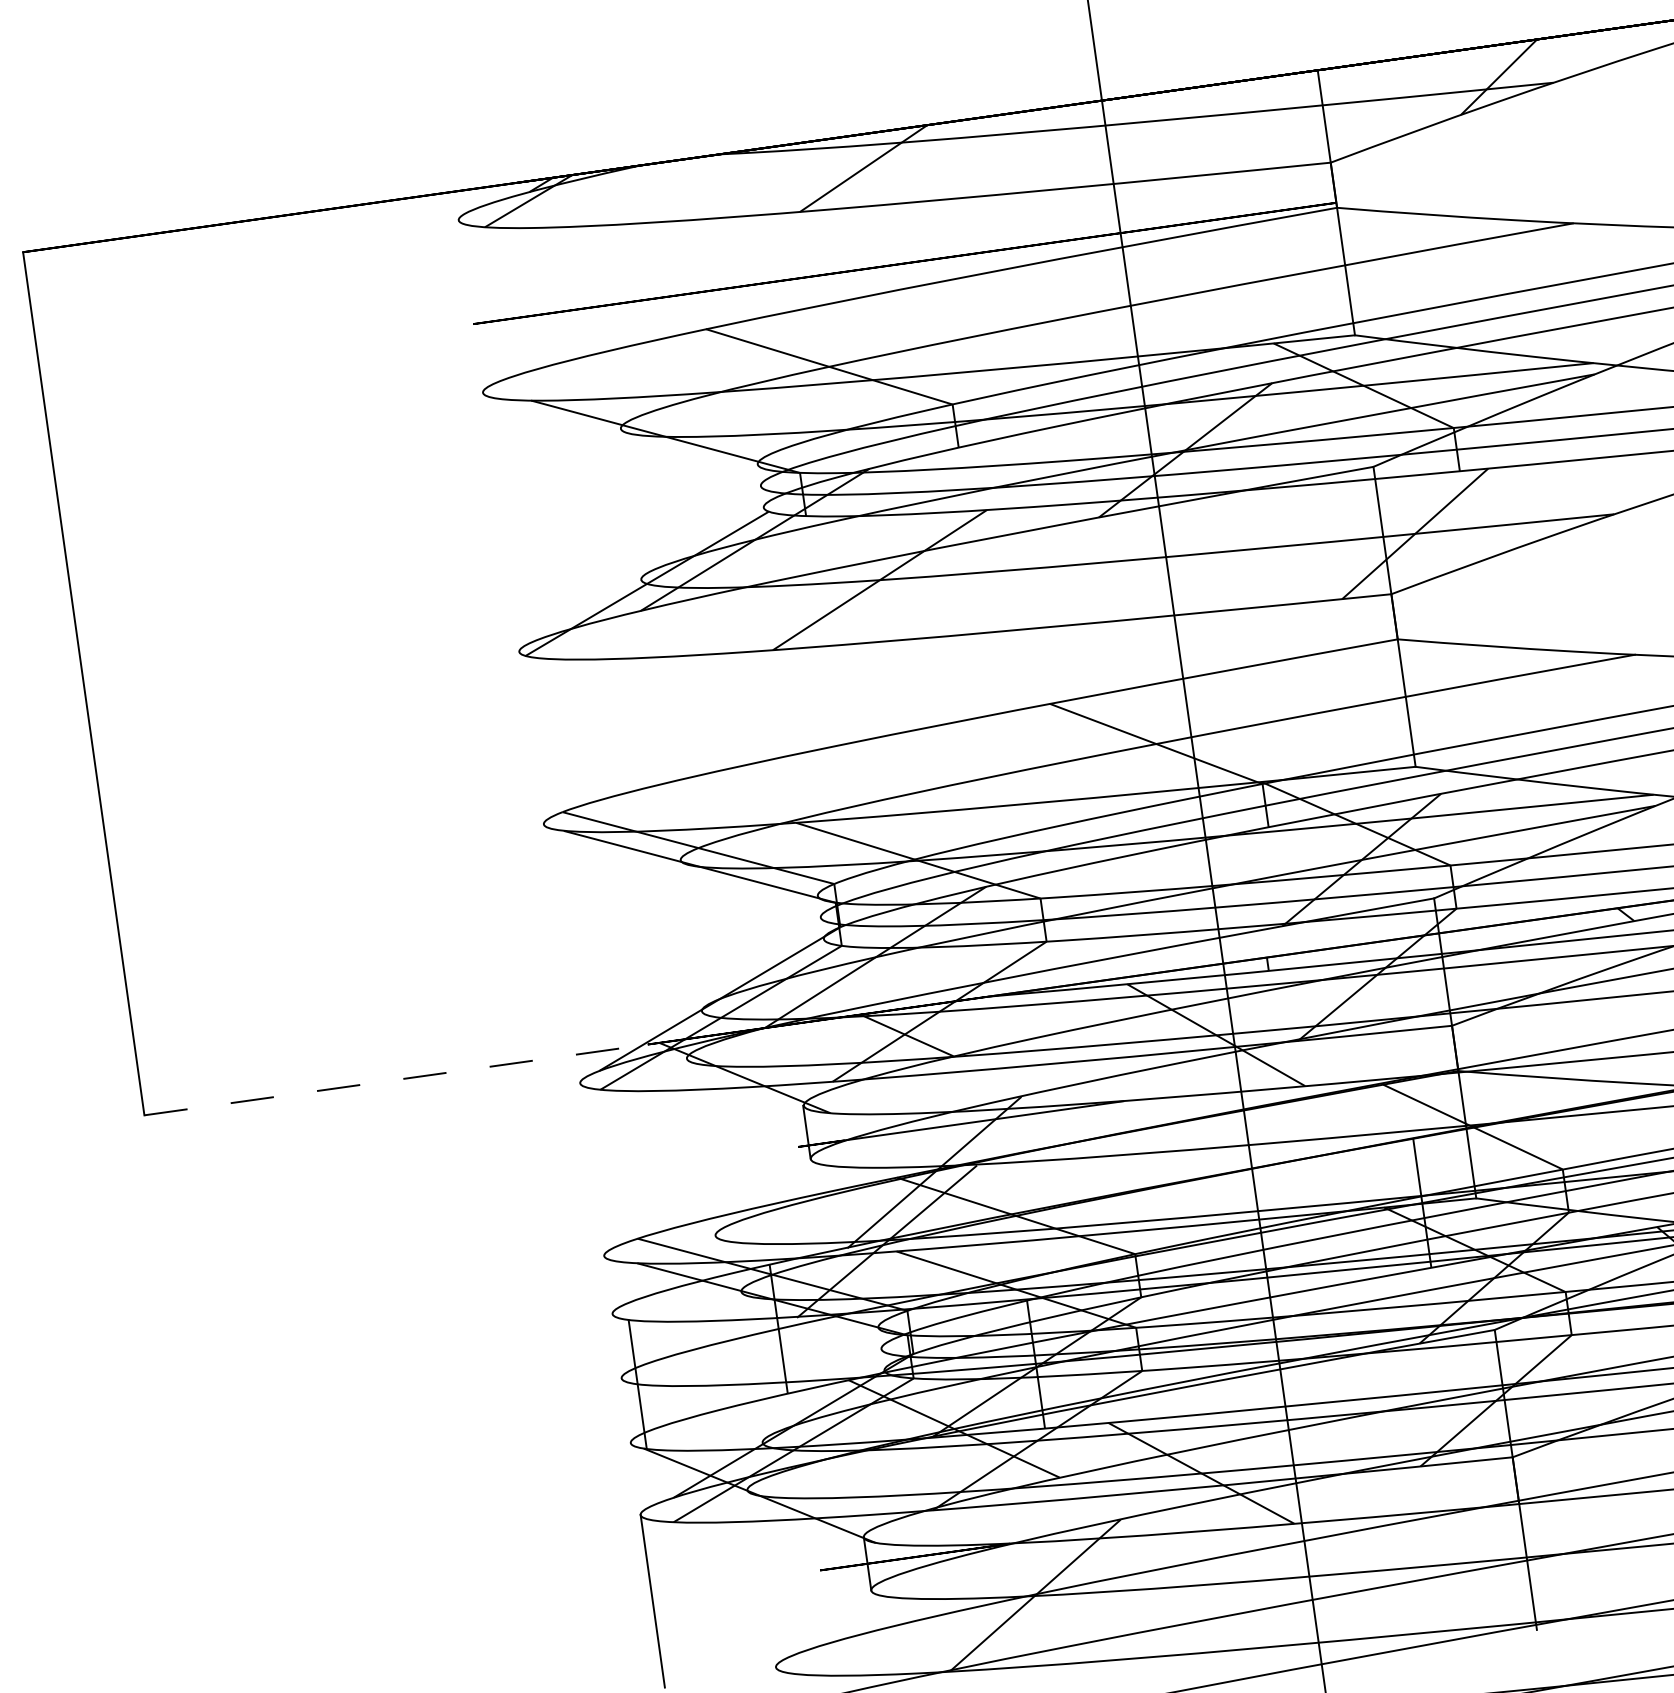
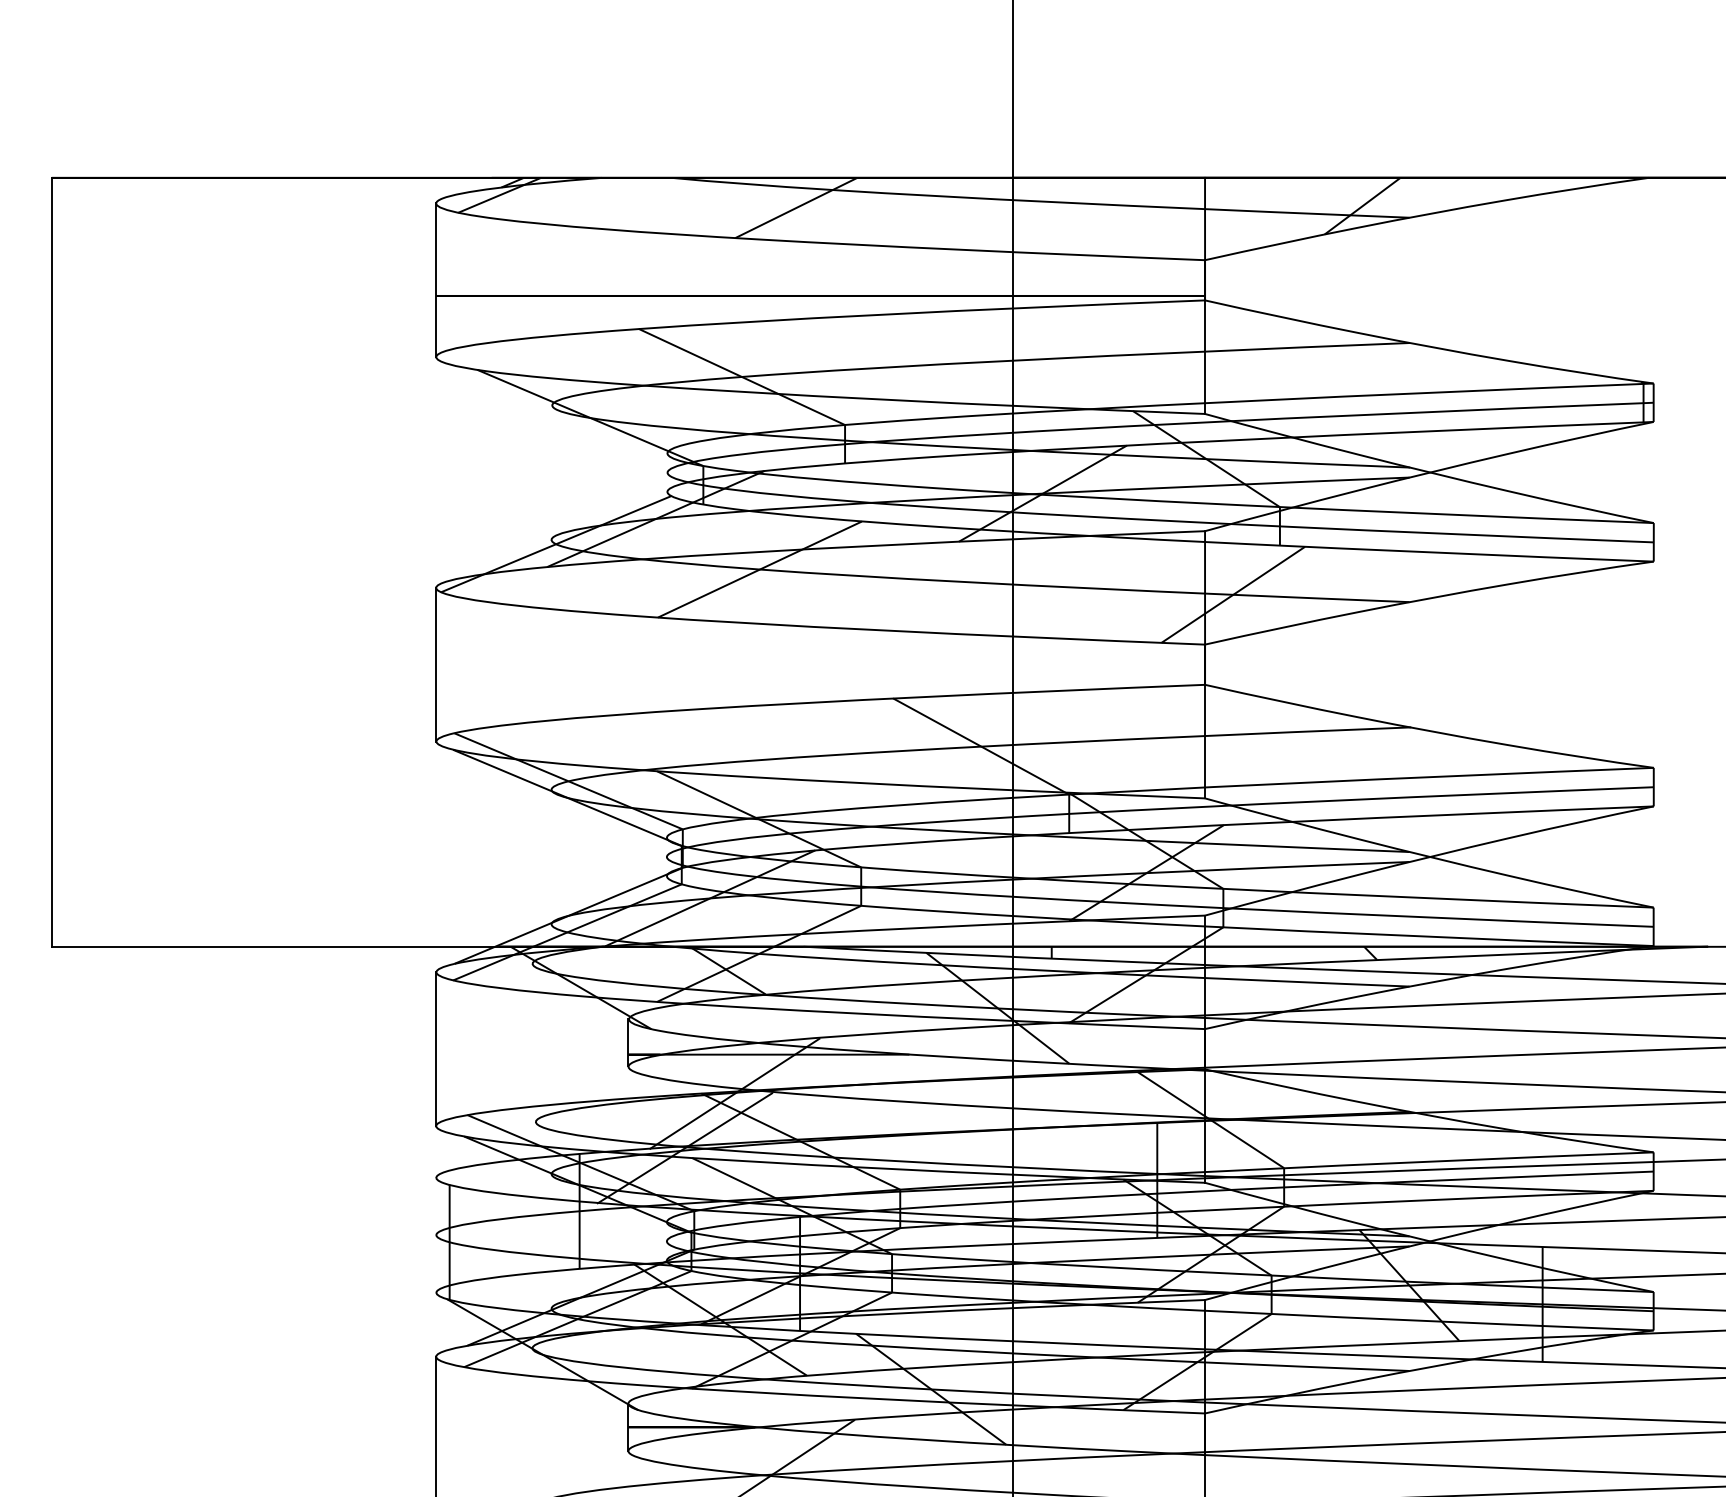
line: (471, 306) -> (436, 280), added
line: (531, 737) -> (436, 664), added
line: (397, 1079) -> (277, 946), dashed -> solid
line: (592, 1169) -> (436, 1049), added

